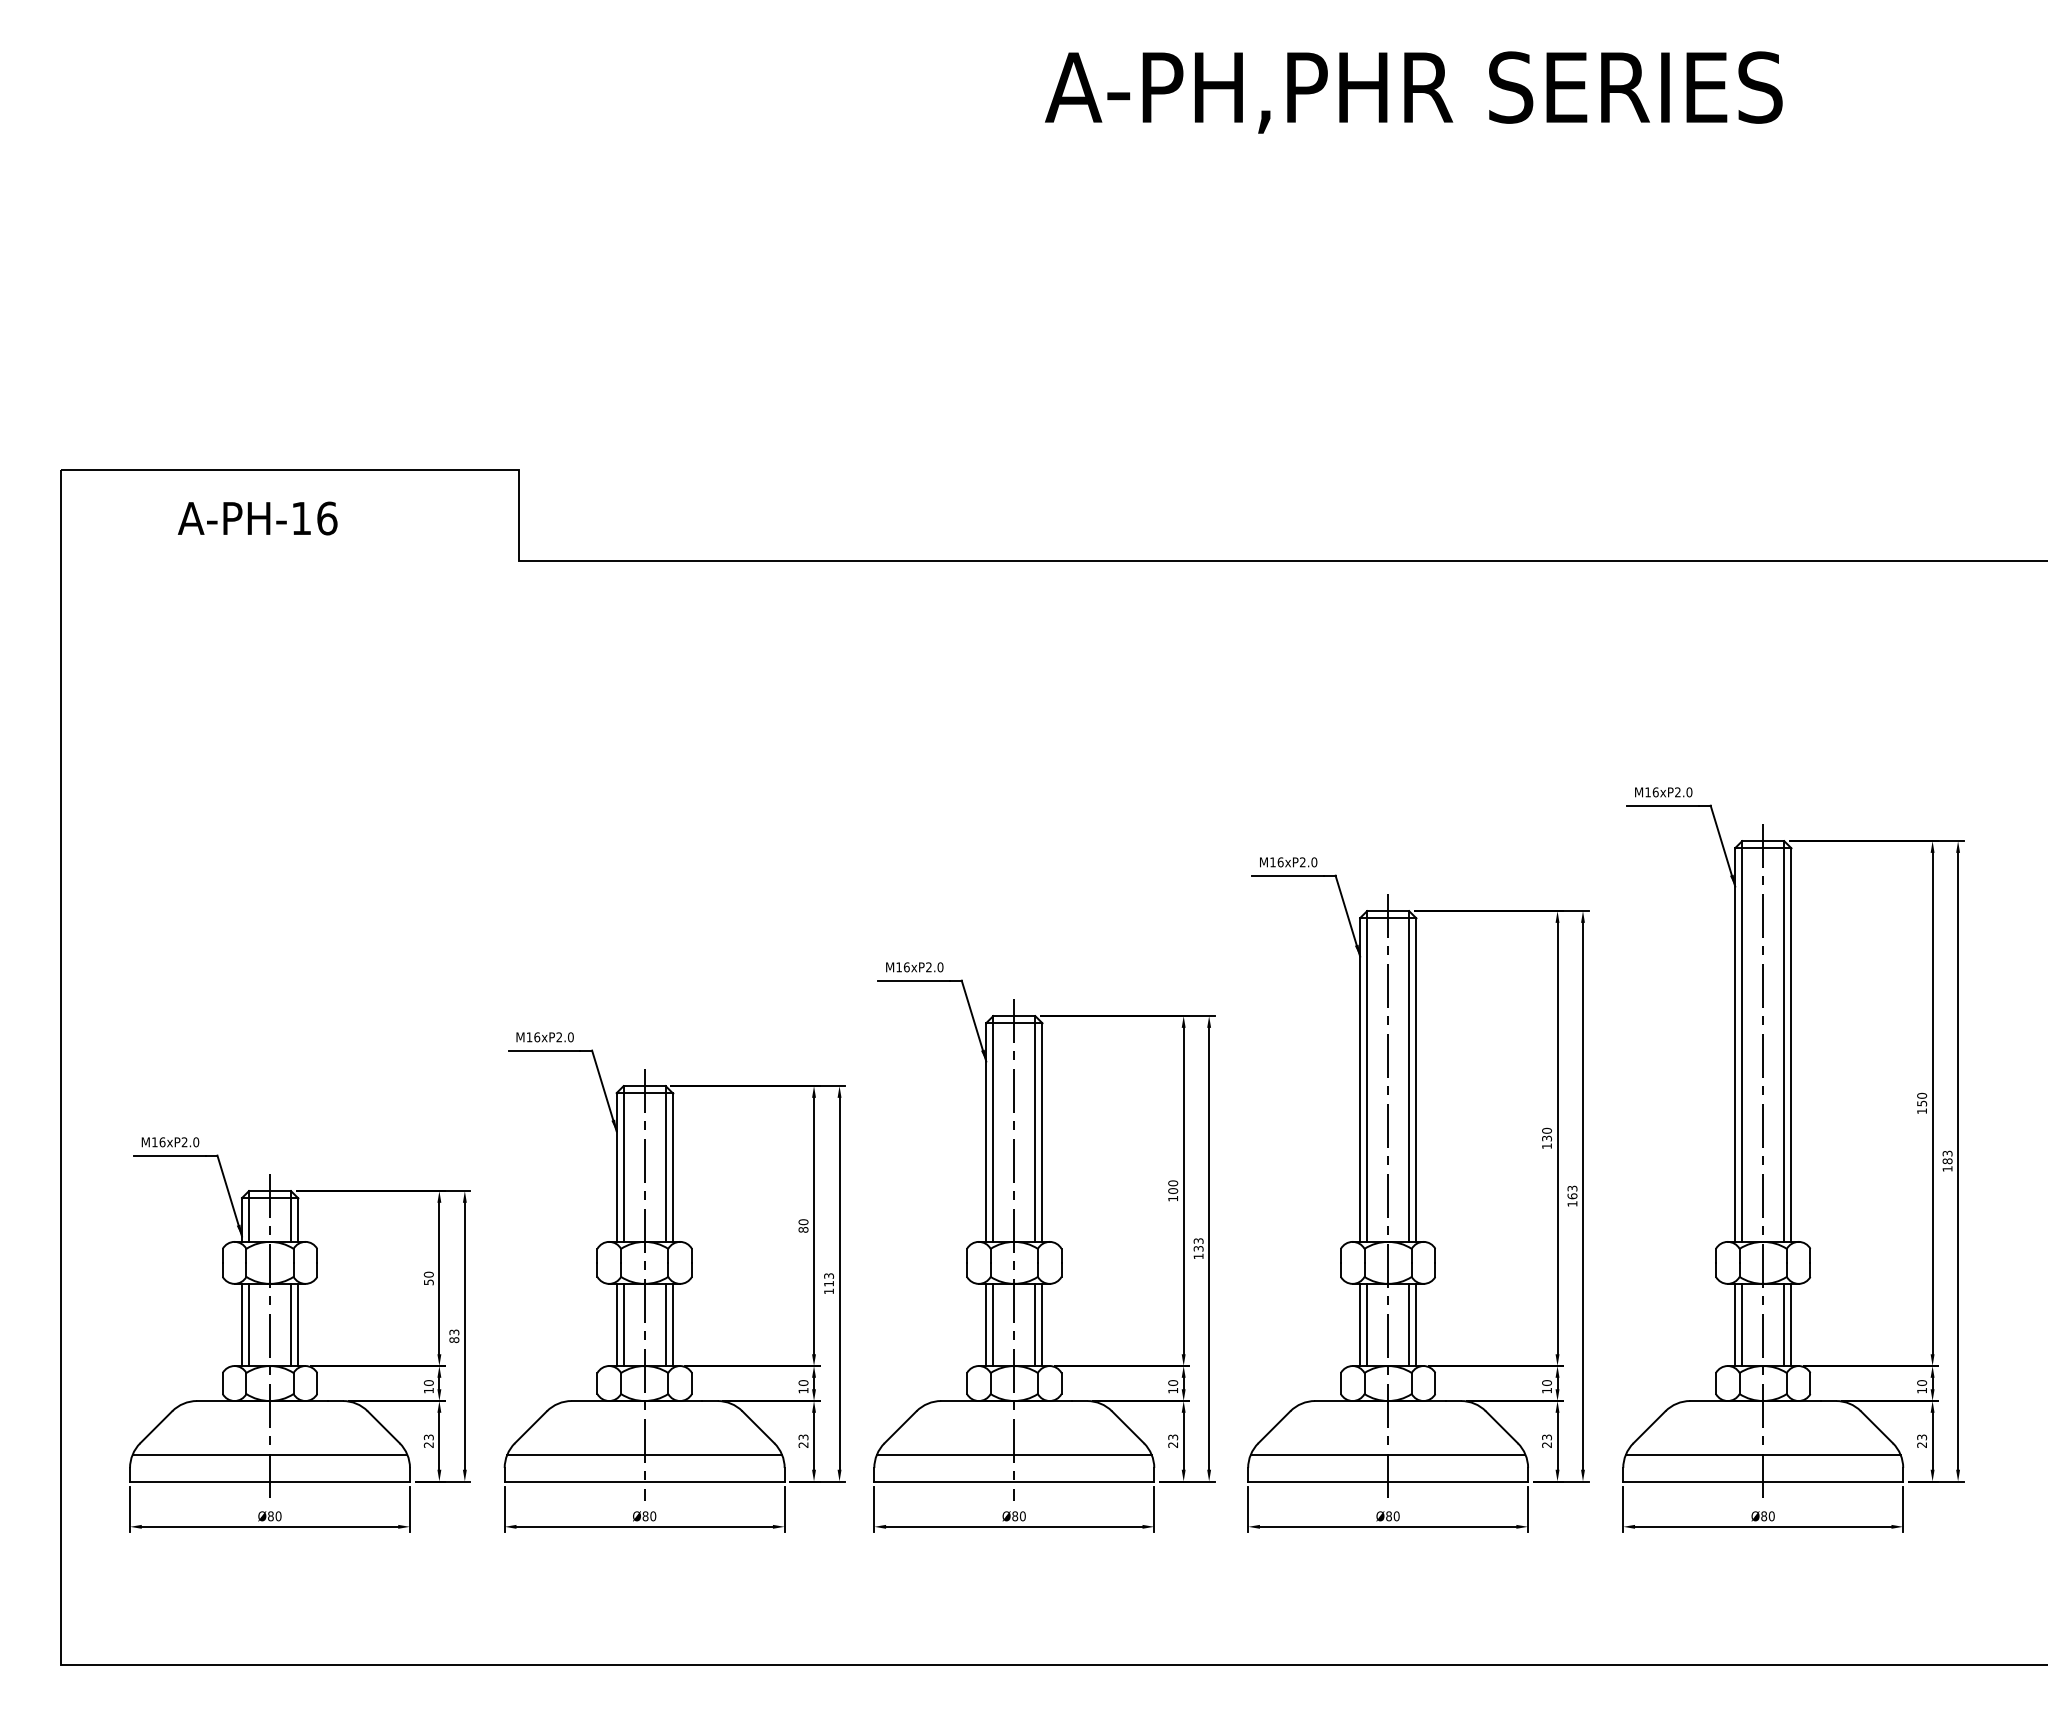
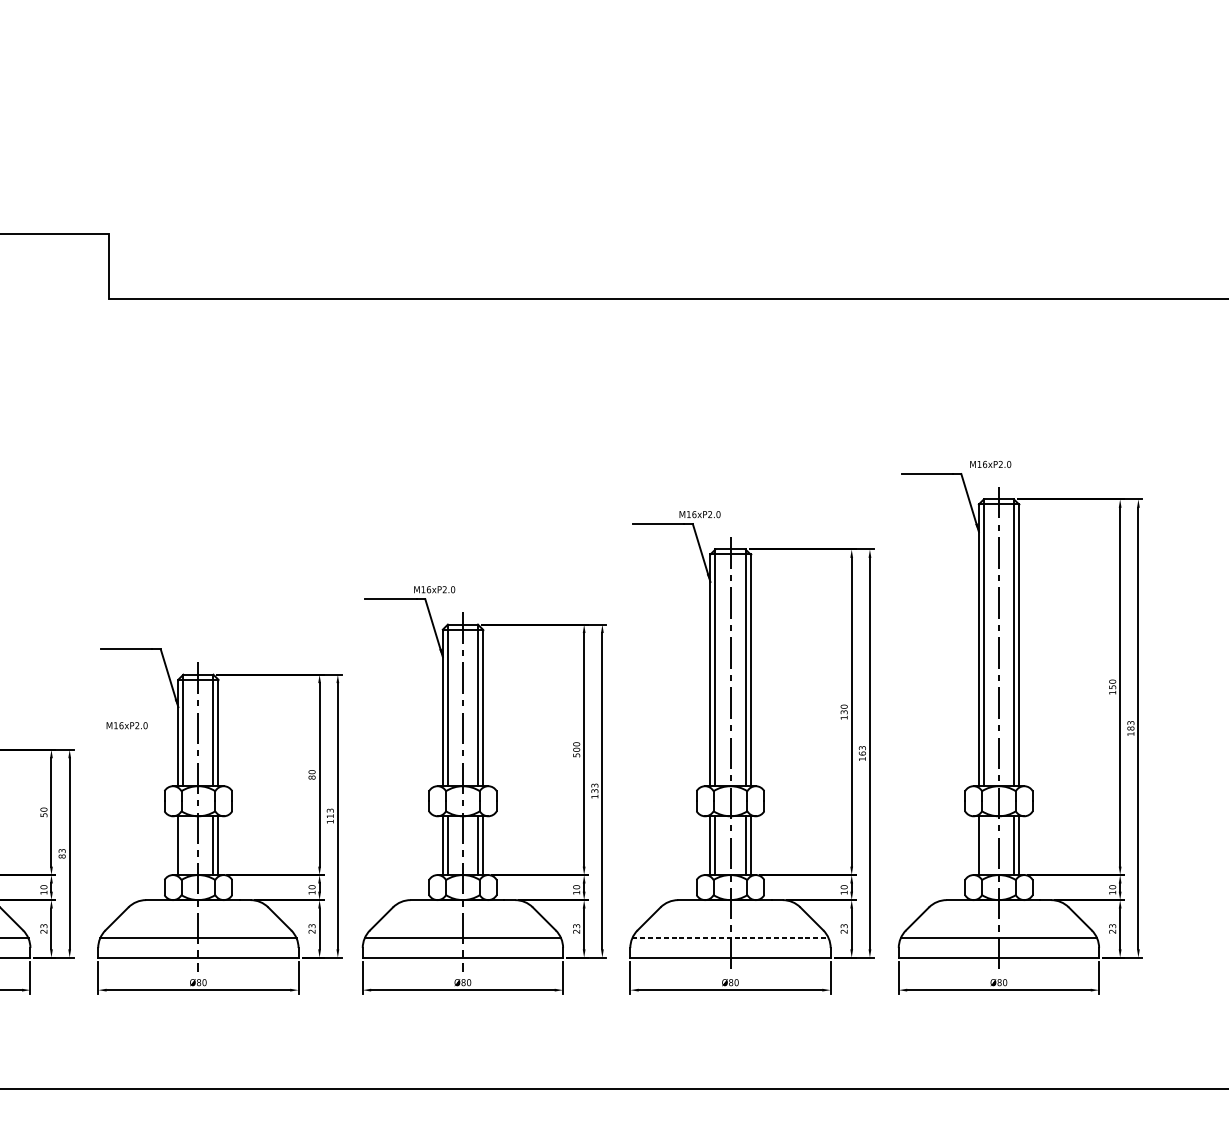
text: (1663, 792) -> (990, 464), moved
text: (1288, 862) -> (699, 514), moved
text: (914, 967) -> (434, 589), moved
text: (544, 1037) -> (126, 725), moved
text: (1173, 1198) -> (576, 755), 100 -> 500
line: (623, 1324) -> (183, 845), removed
line: (1742, 1324) -> (984, 845), removed
line: (1388, 1454) -> (730, 938), solid -> dashed

